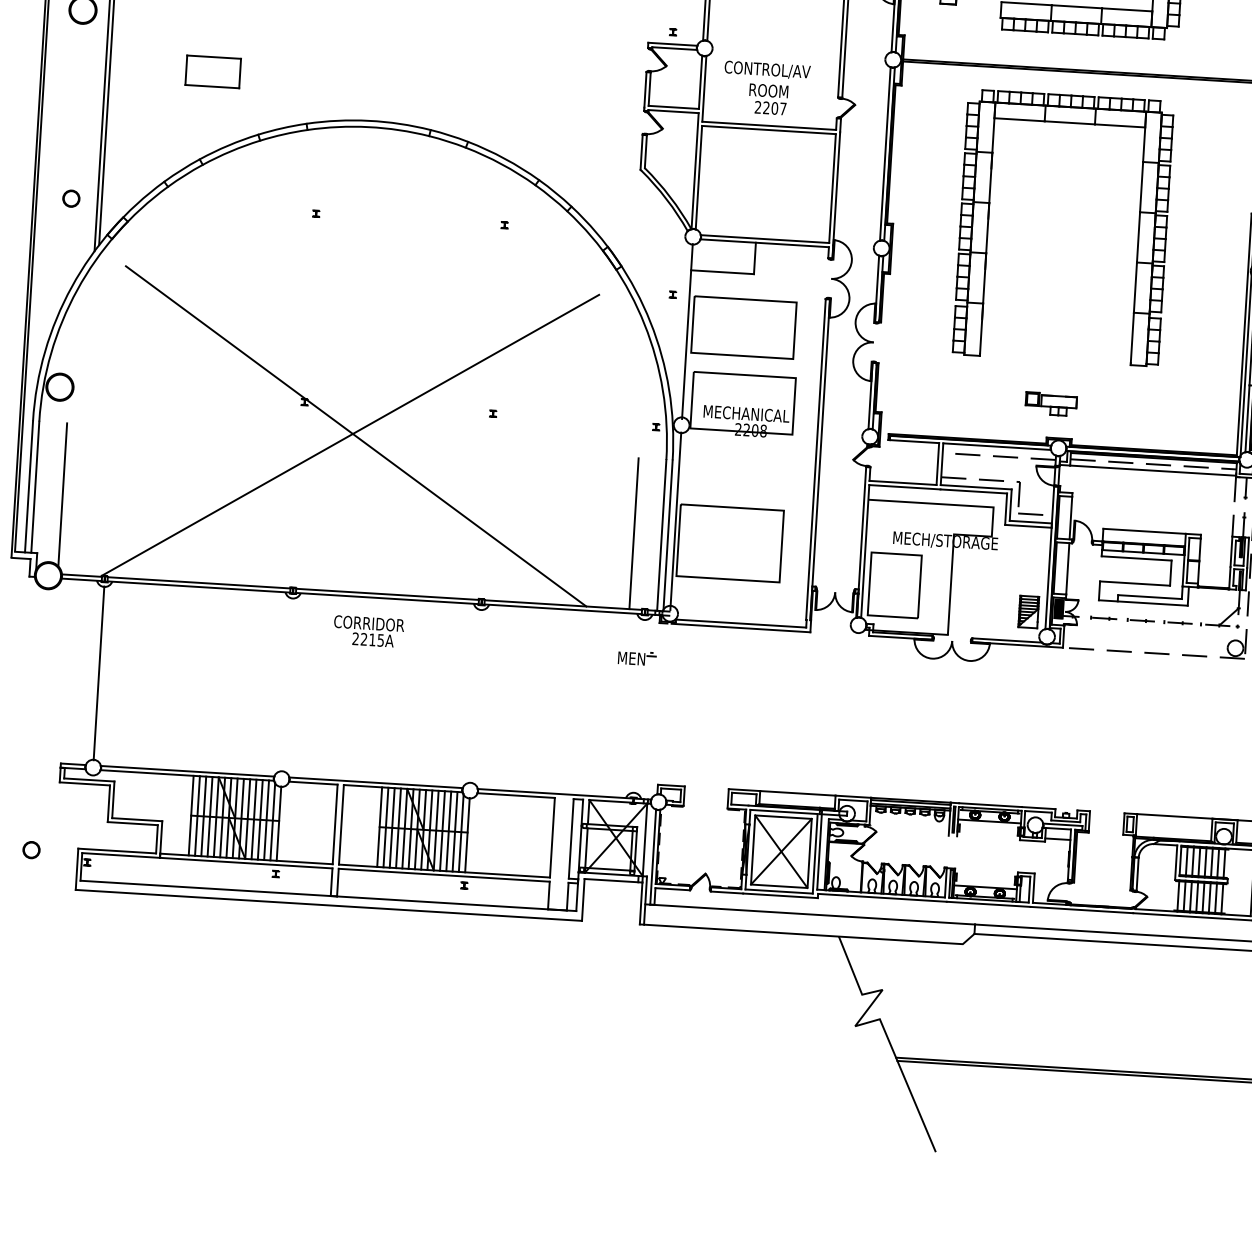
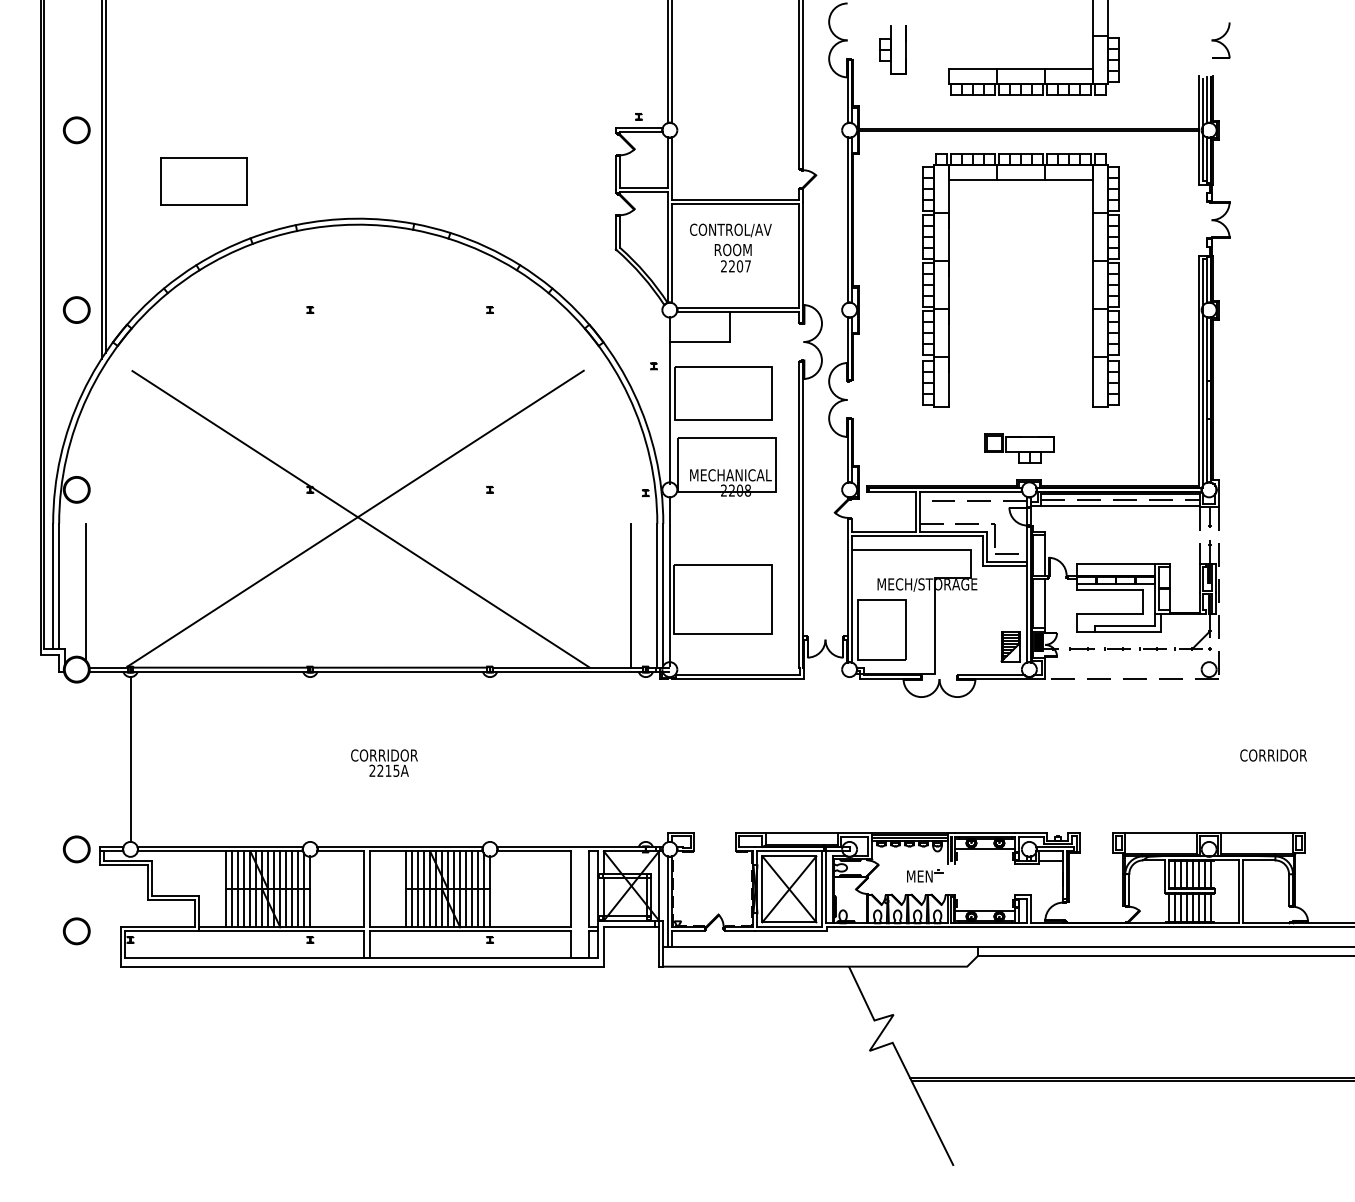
part: (212, 72) -> (203, 181), size x1.67
text: (766, 88) -> (730, 247), moved
part: (71, 198) -> (76, 309), size x1.67
part: (1050, 404) -> (1019, 448), size x1.43
text: (368, 630) -> (384, 762), moved
part: (637, 657) -> (925, 875), moved
part: (36, 764) -> (76, 849), added
part: (31, 850) -> (76, 931), size x1.67

